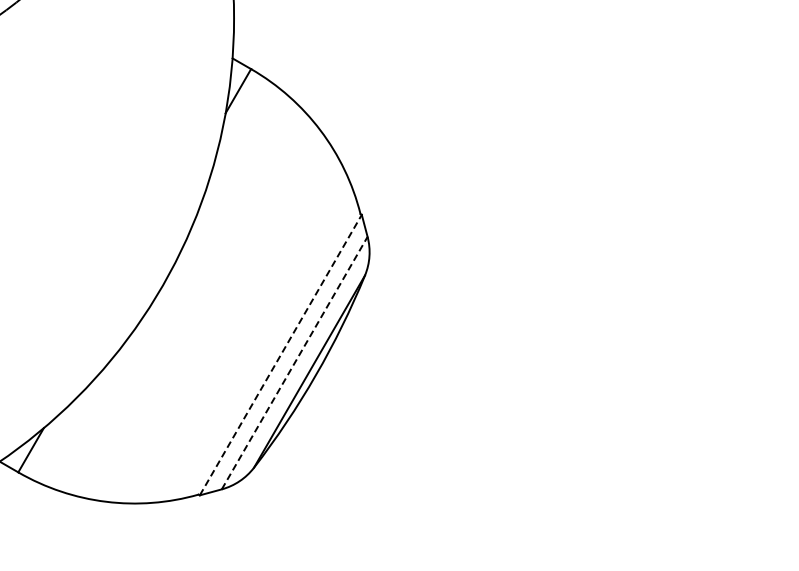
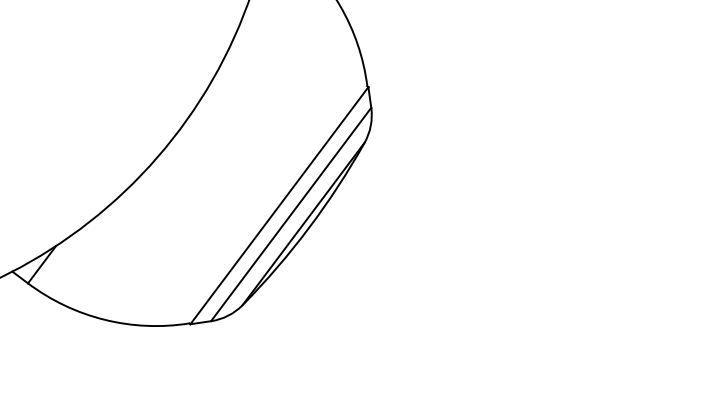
line: (280, 355) -> (279, 206), dashed -> solid
line: (294, 363) -> (290, 214), dashed -> solid

